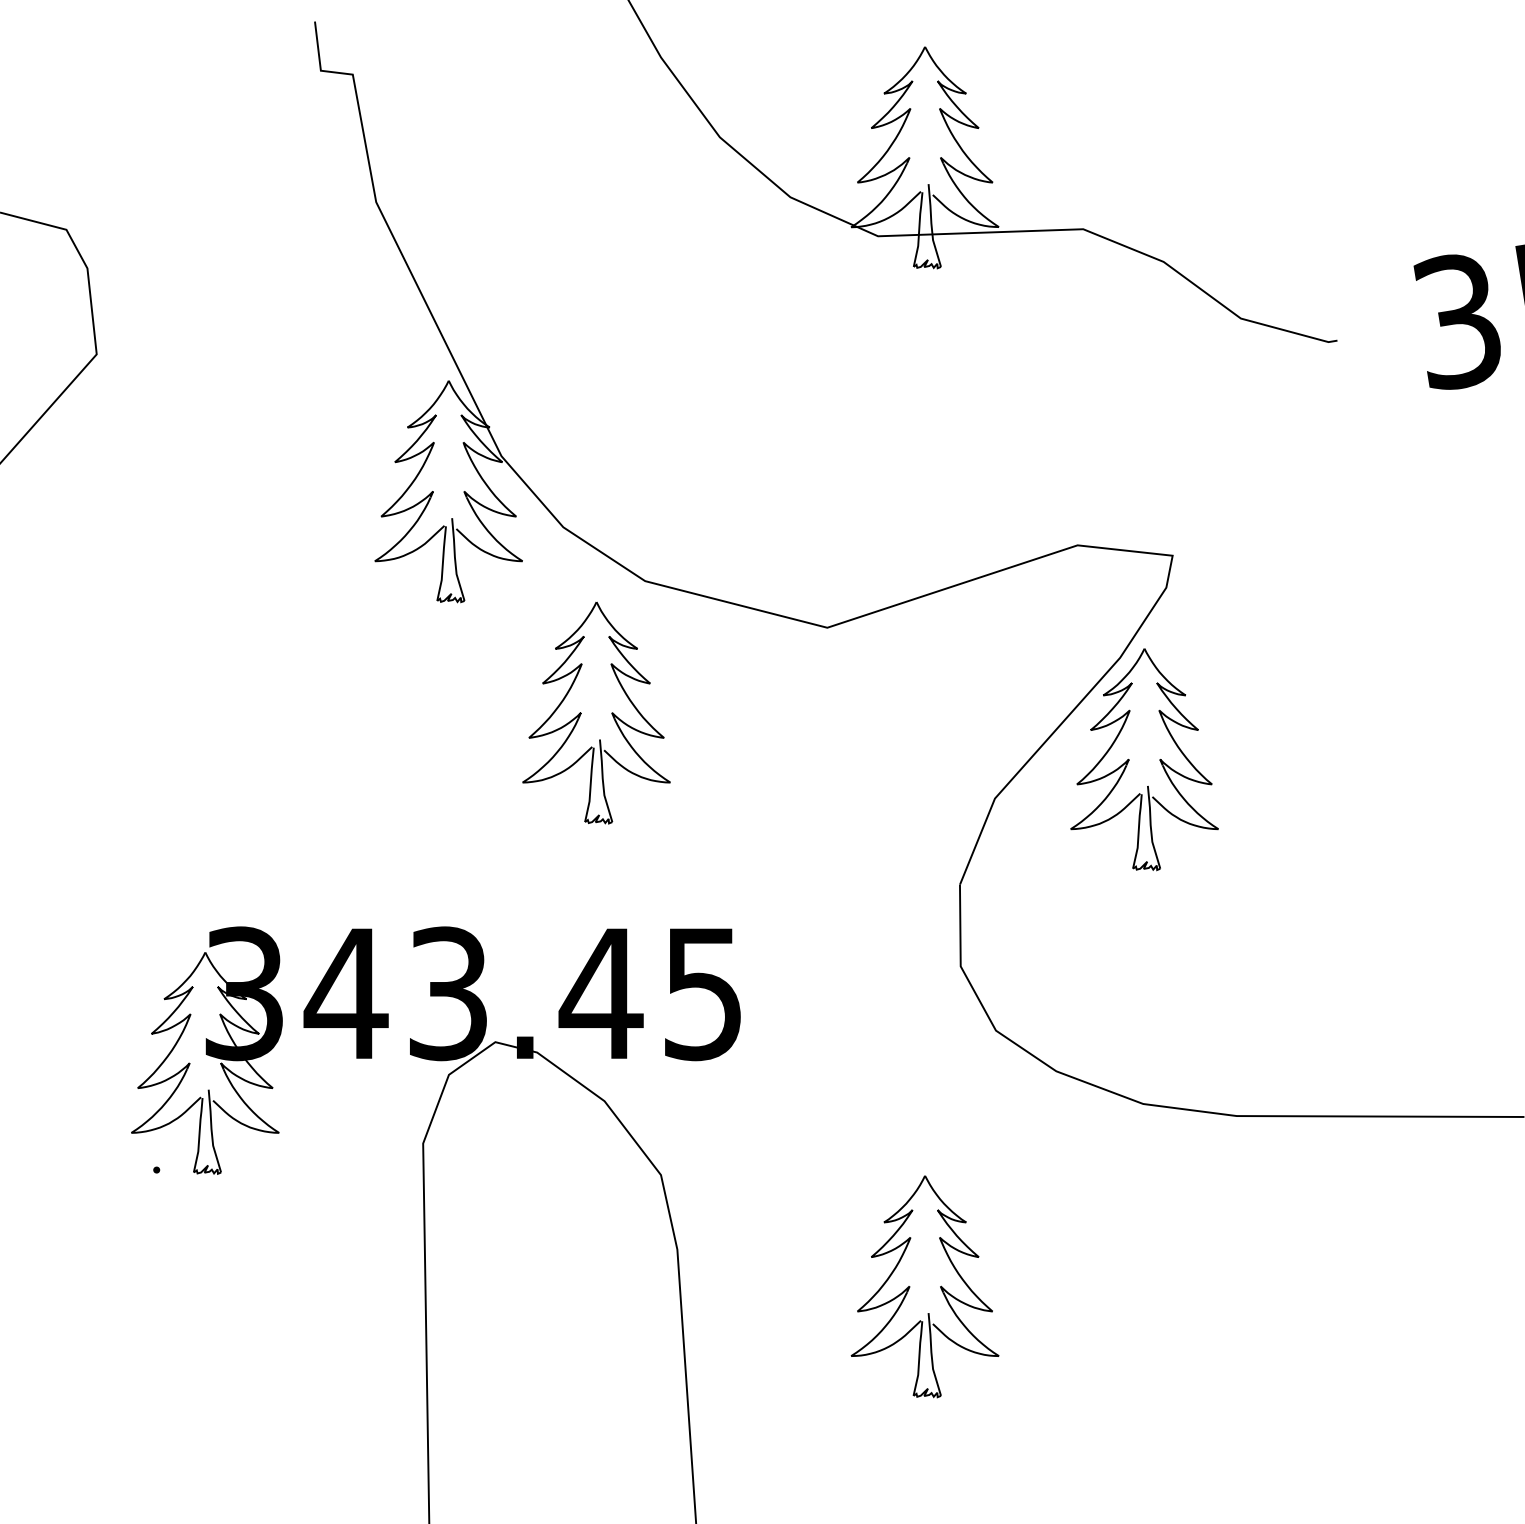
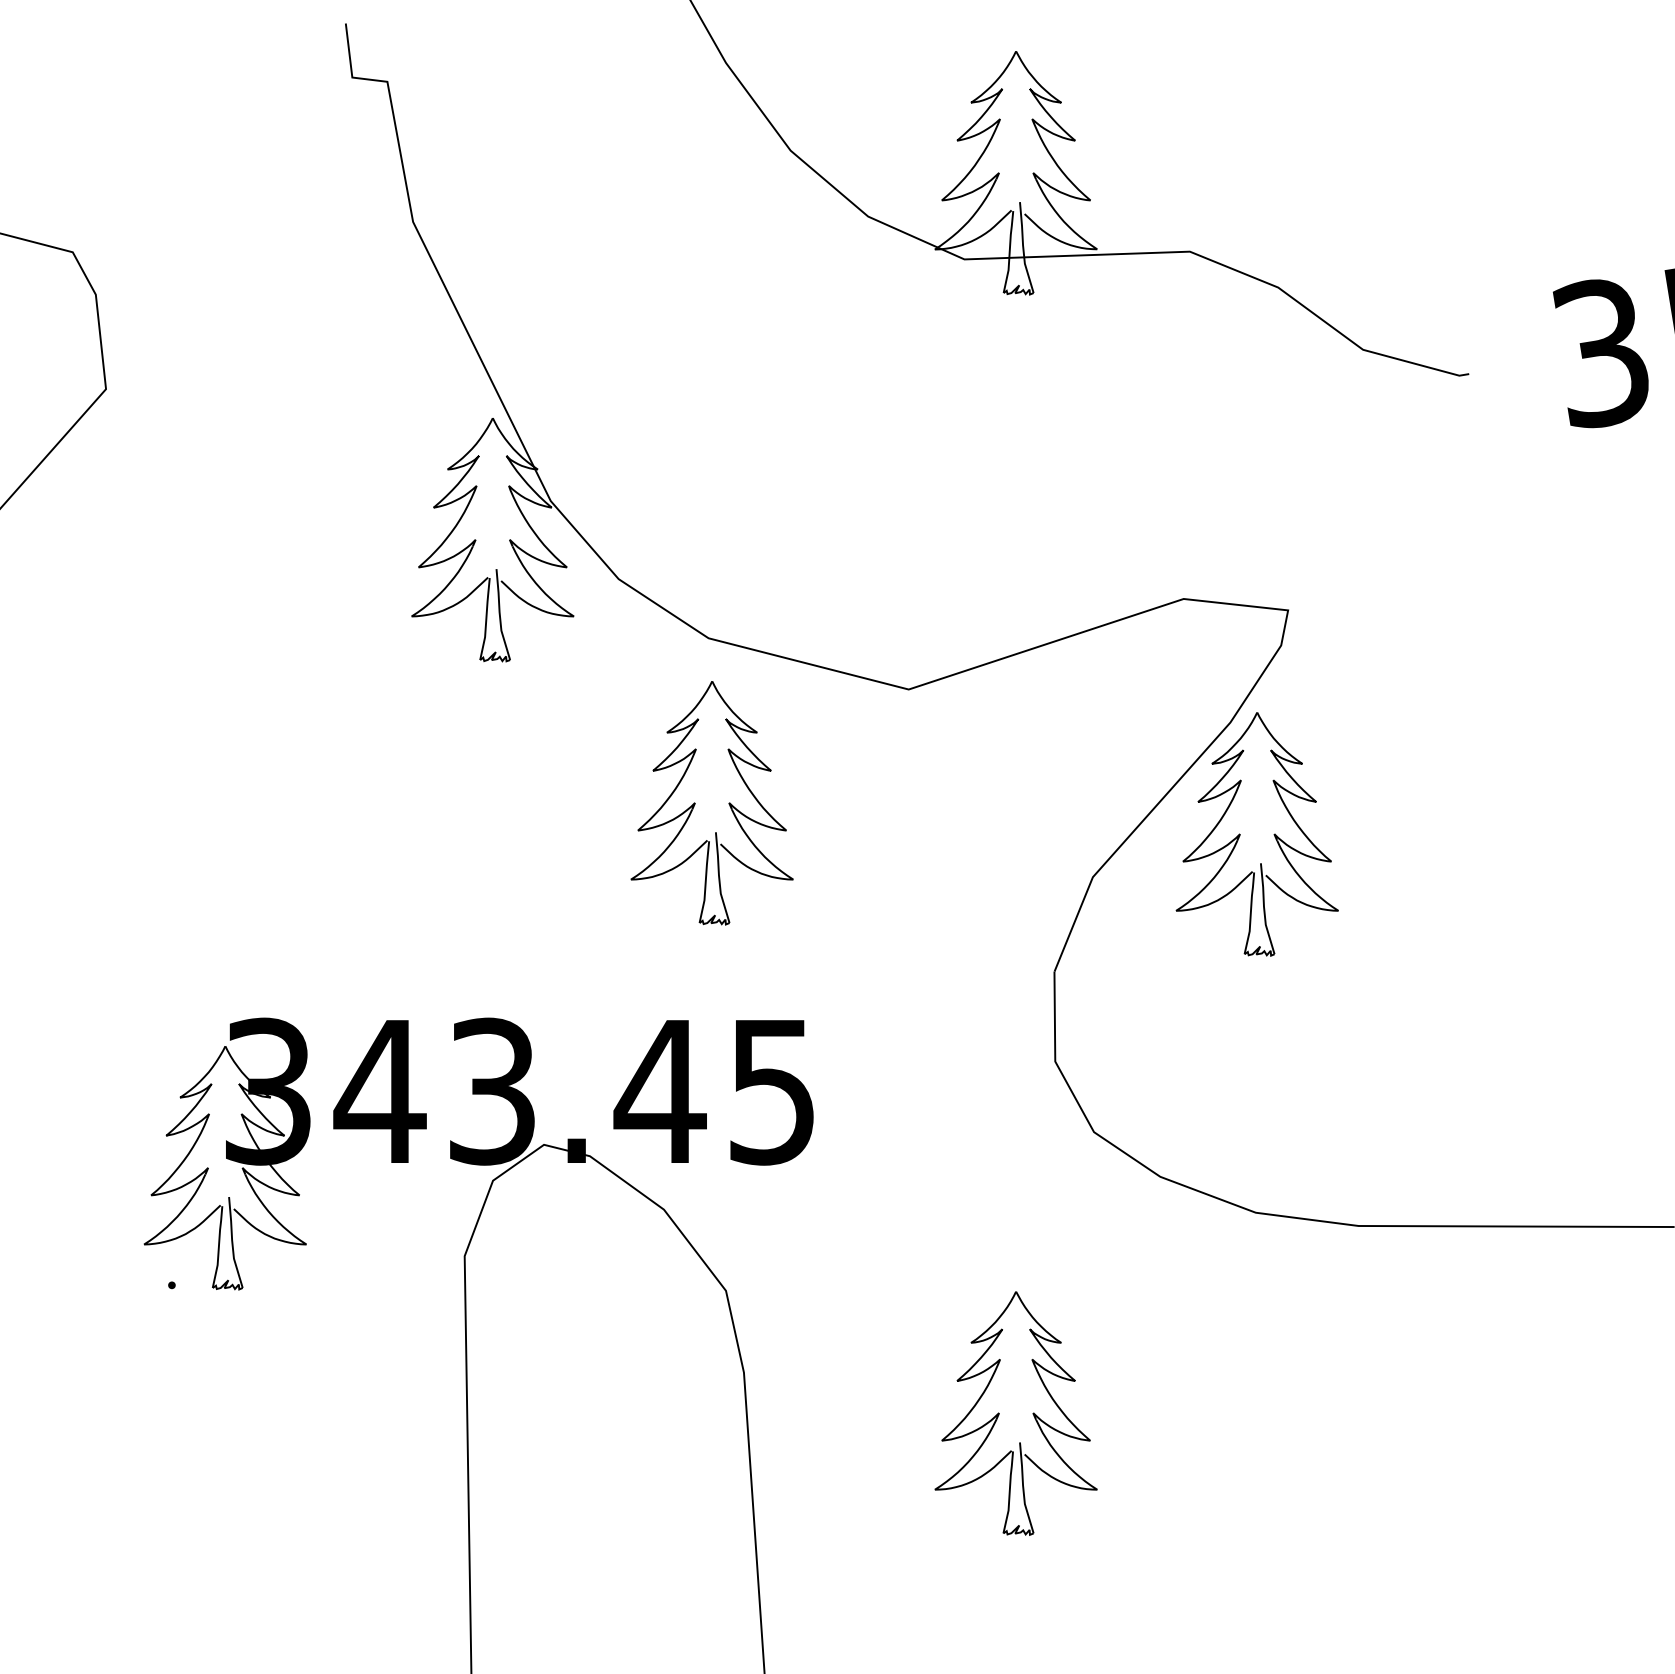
part: (581, 713) -> (695, 803), moved

